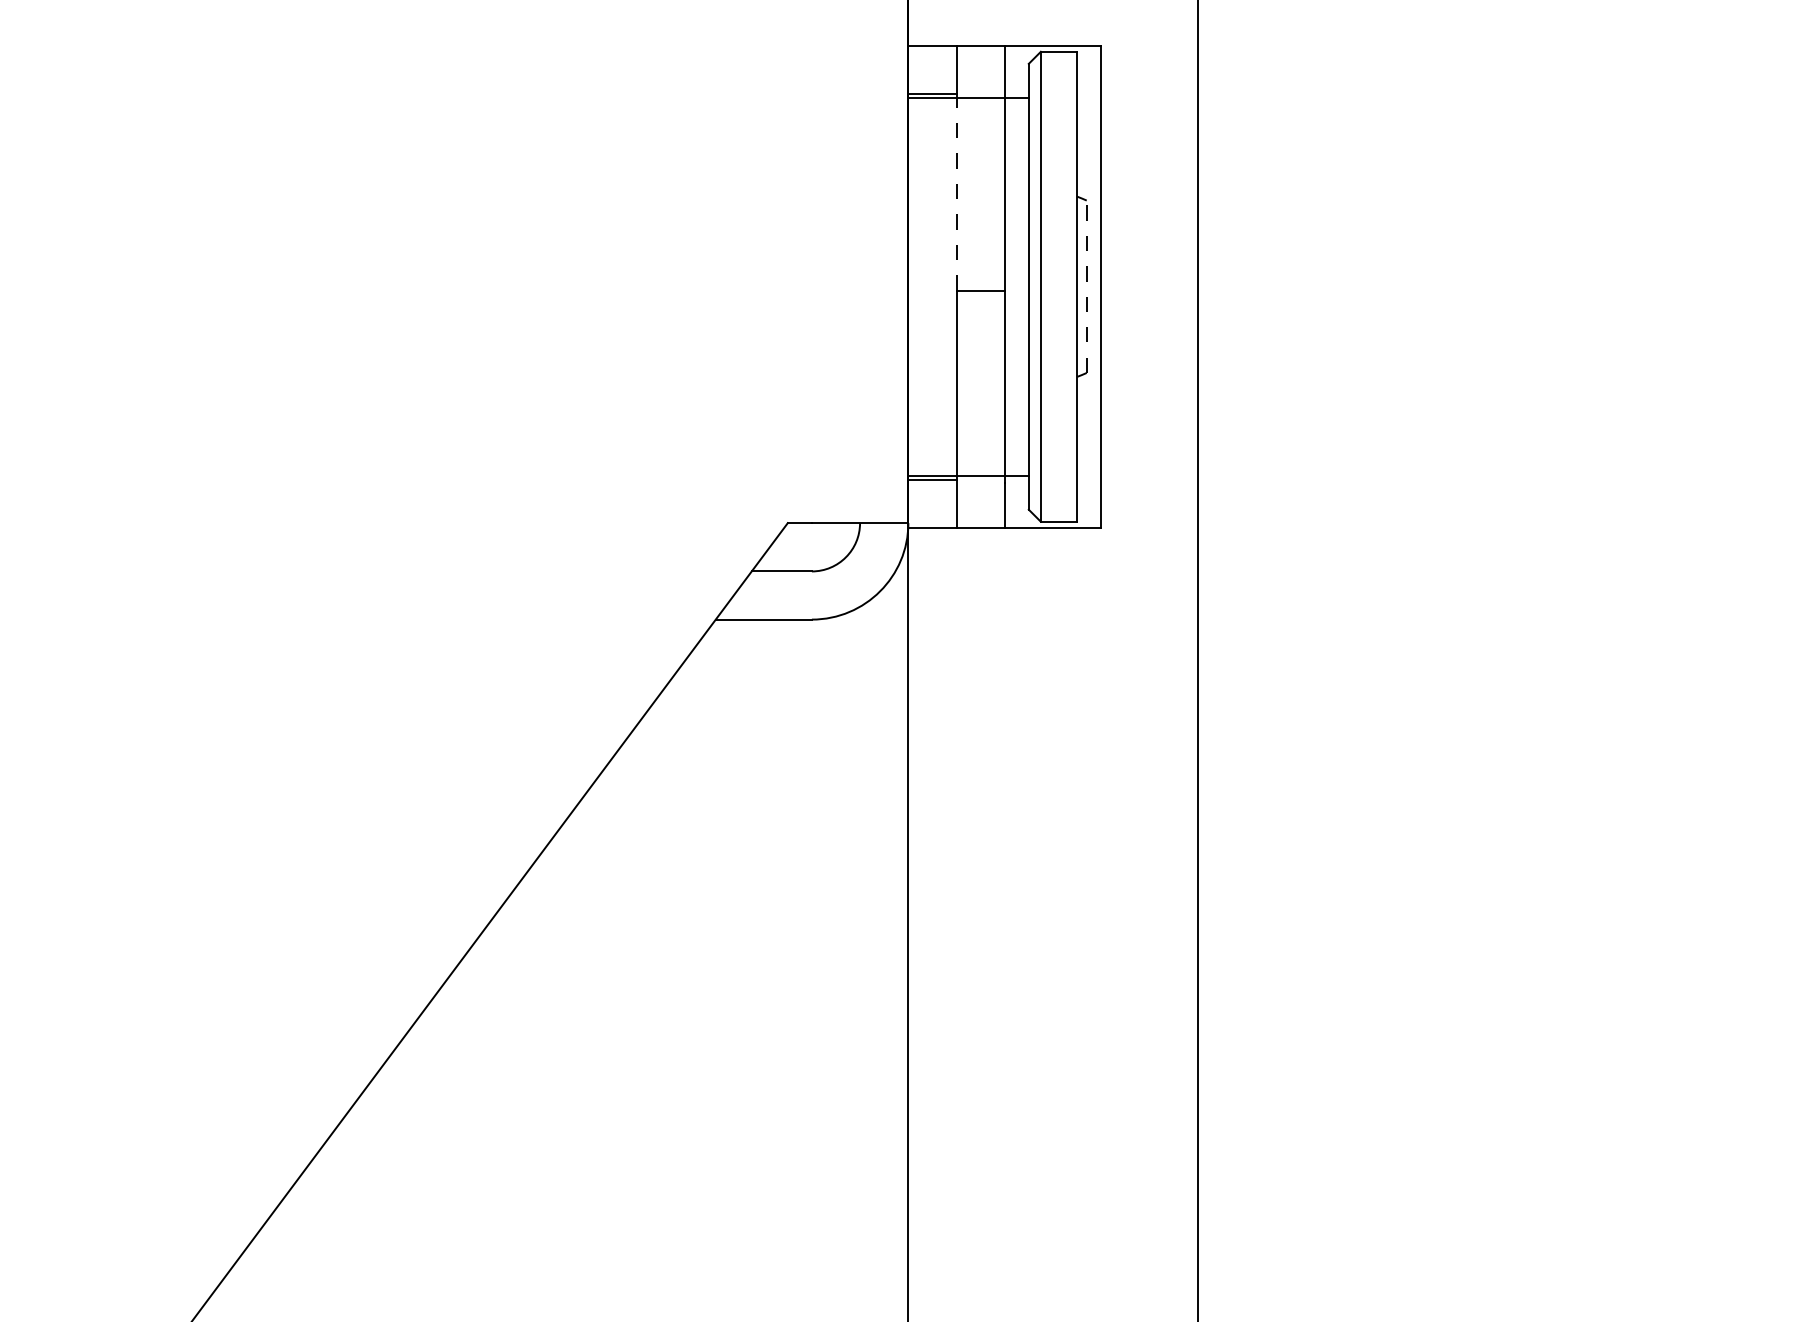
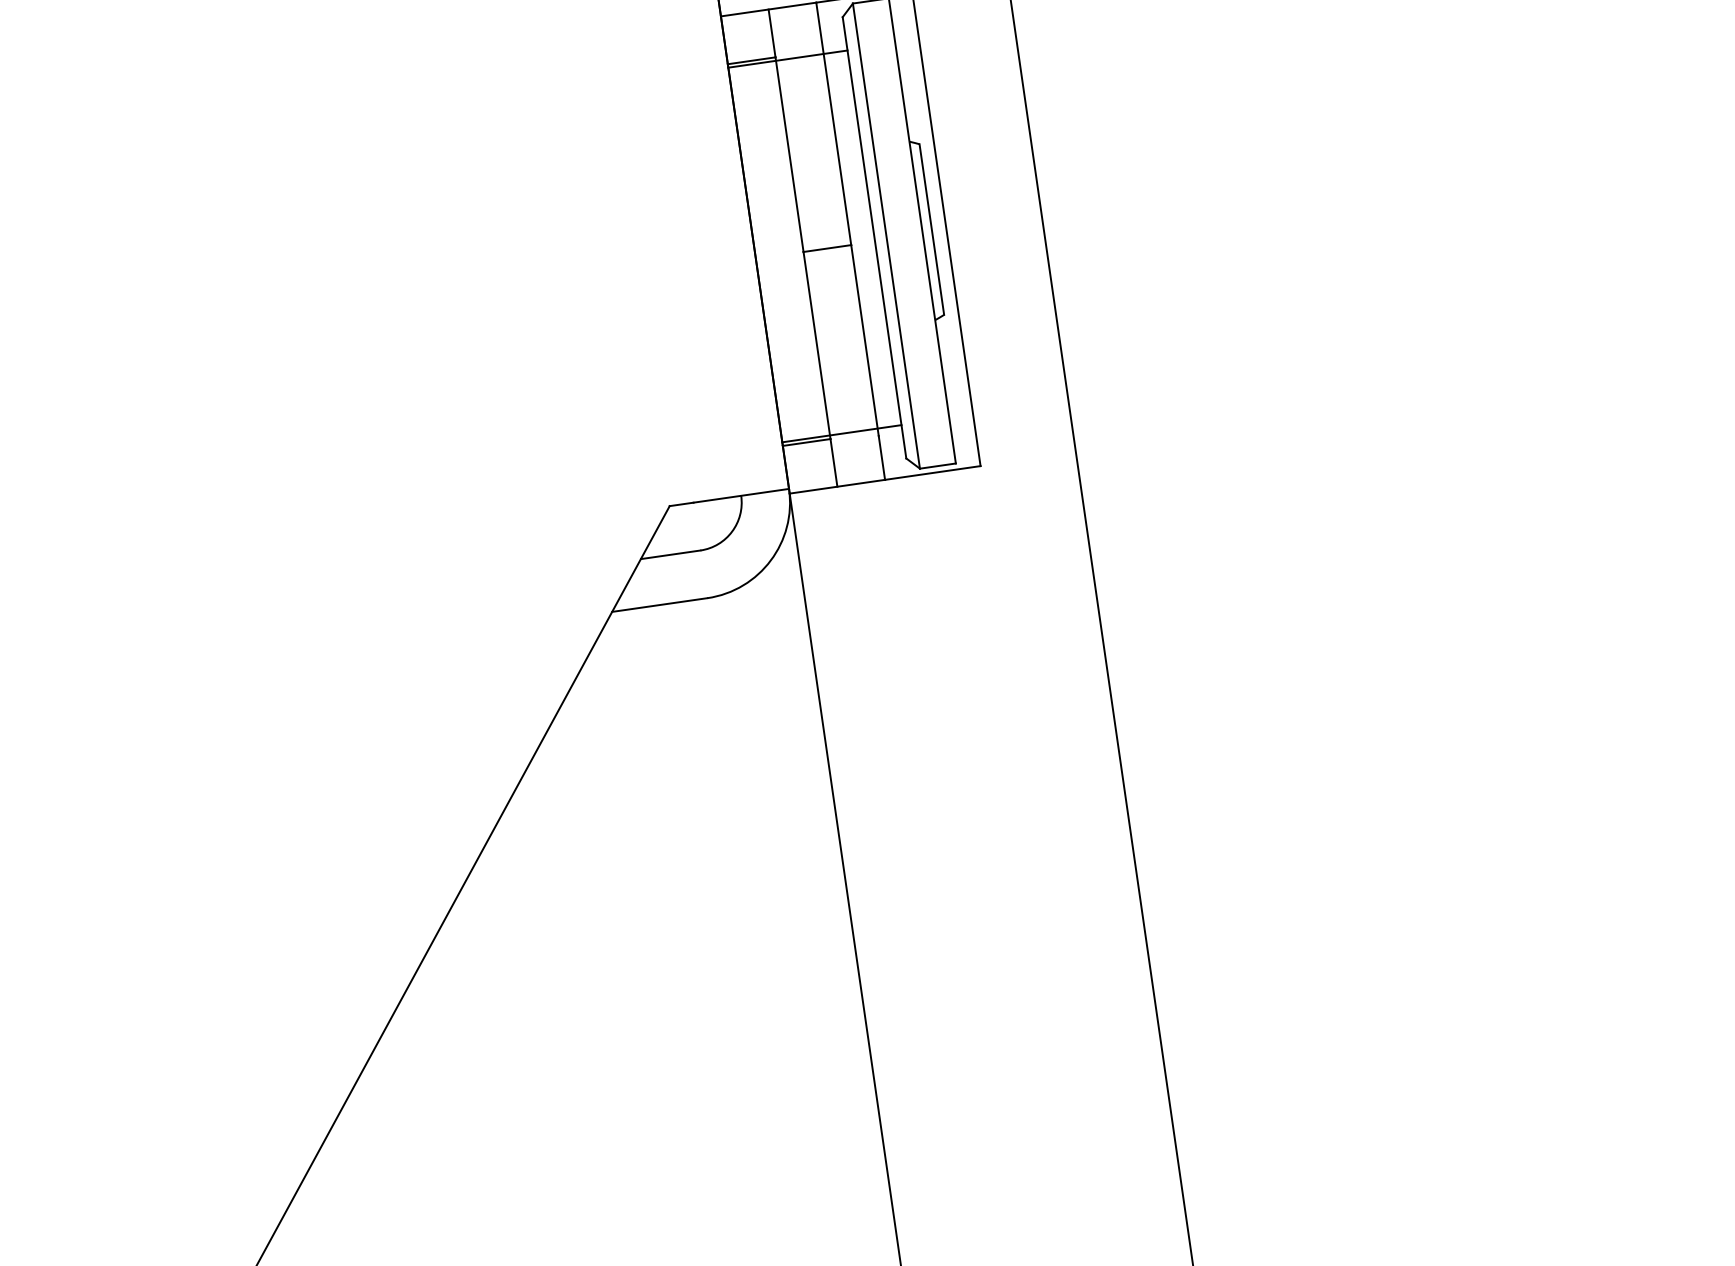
line: (956, 191) -> (789, 153), dashed -> solid
line: (1086, 286) -> (931, 229), dashed -> solid

